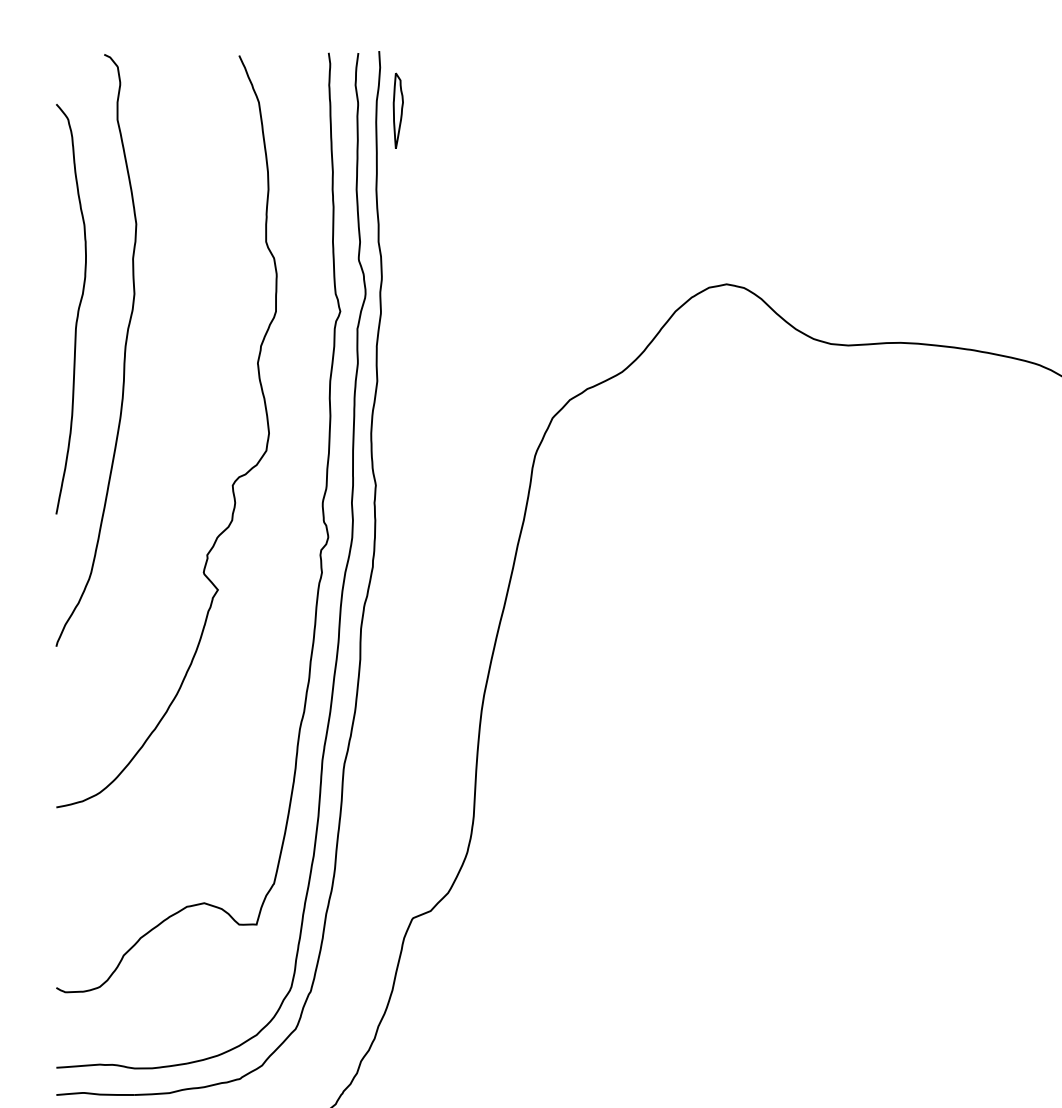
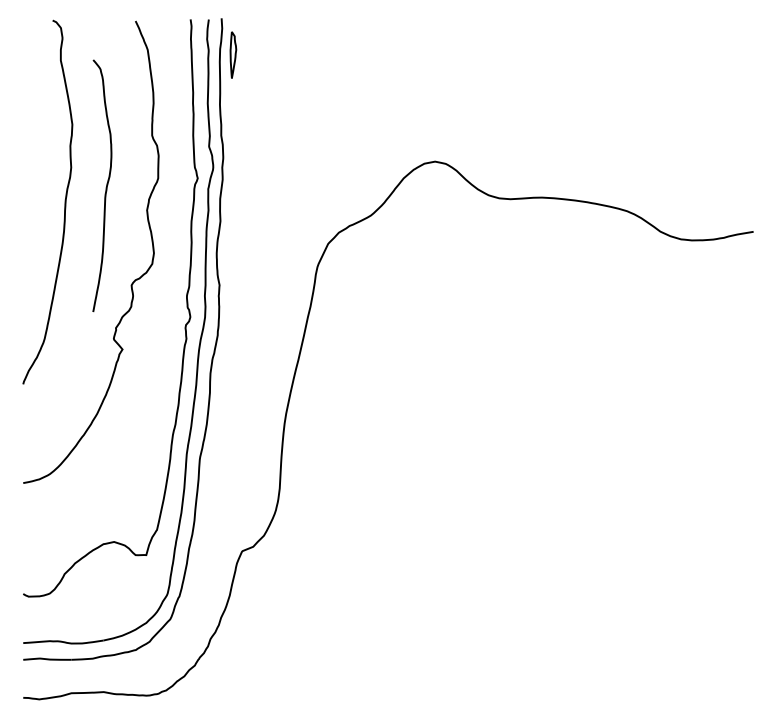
curve: (76, 311) -> (105, 187), moved

